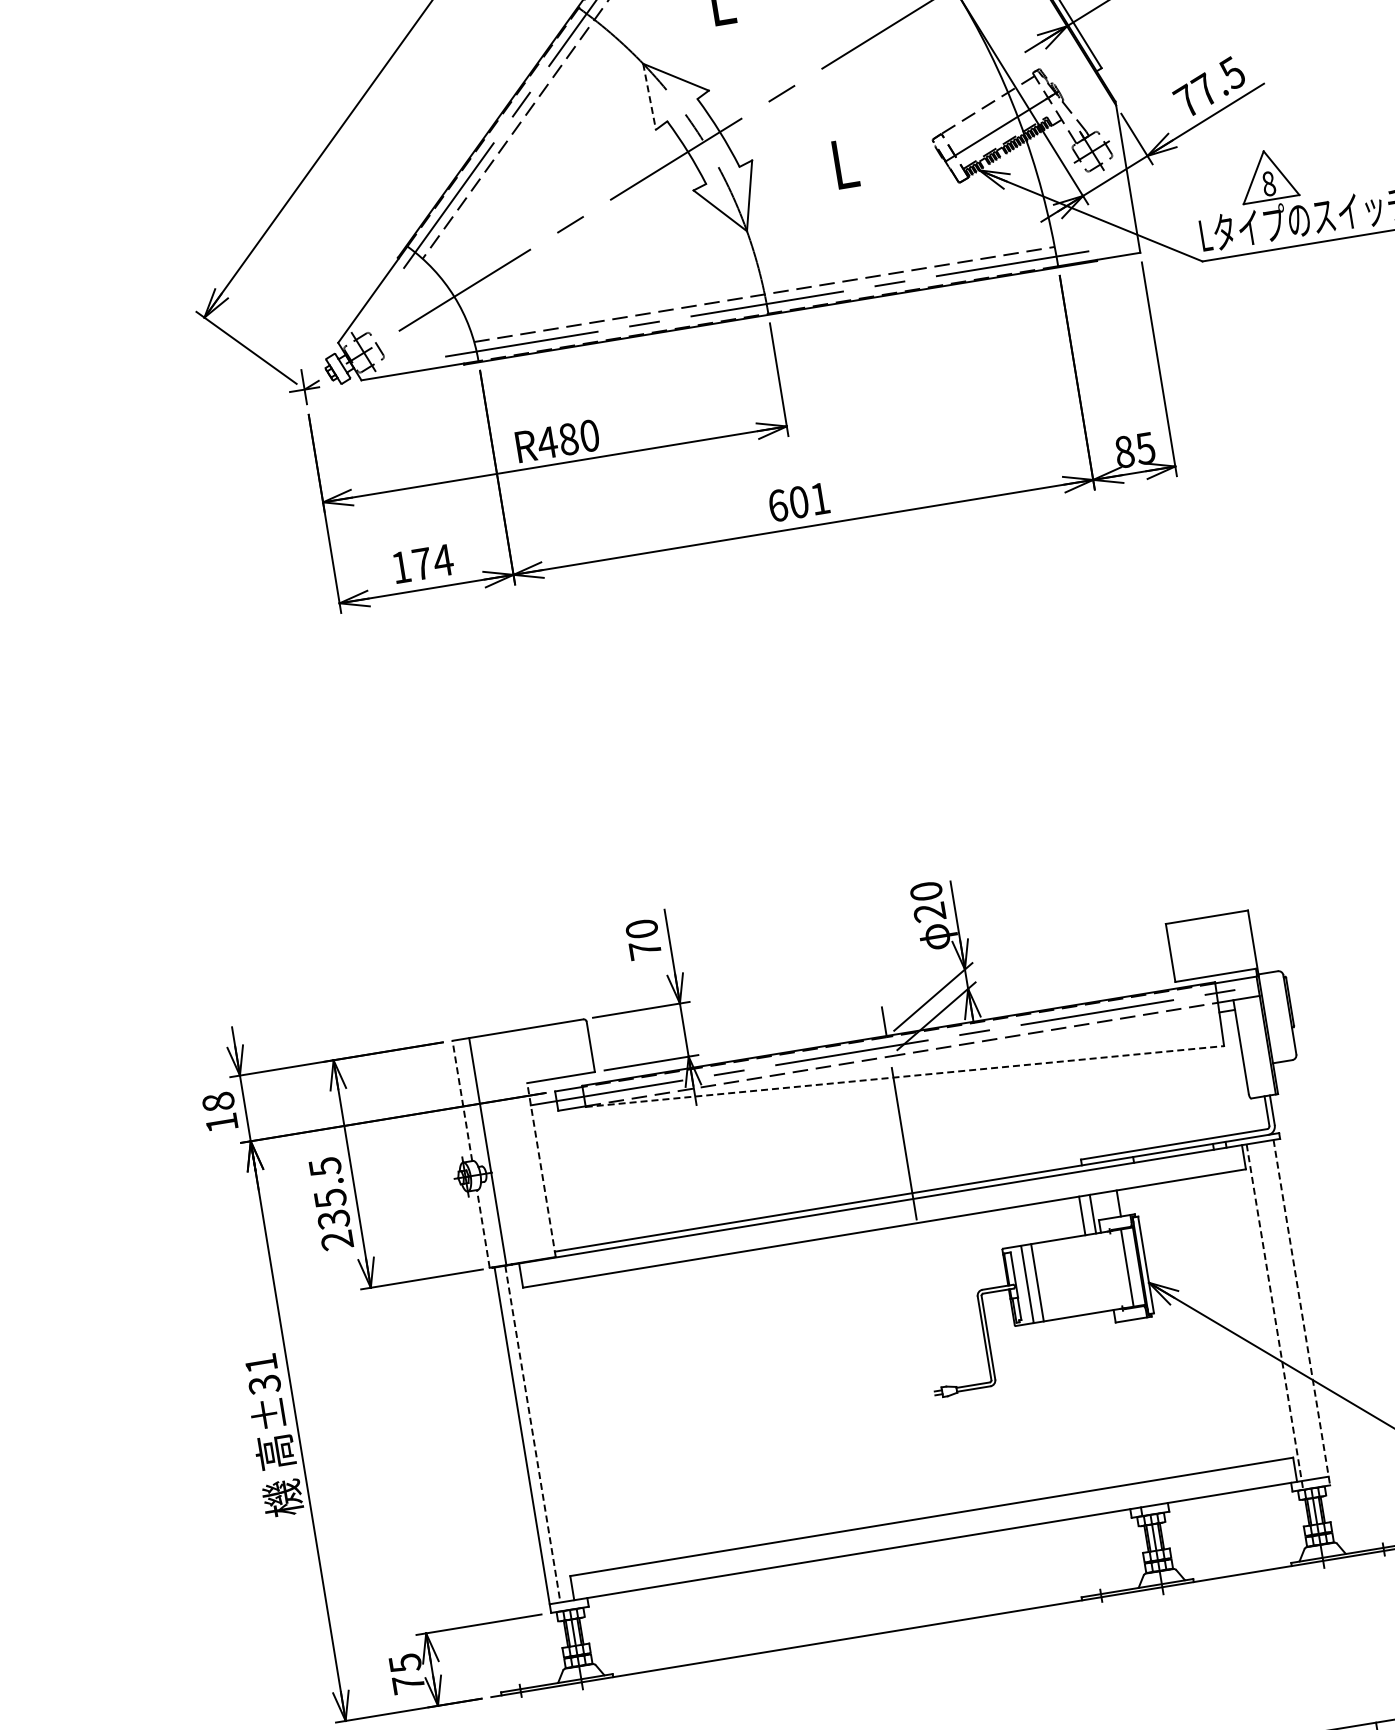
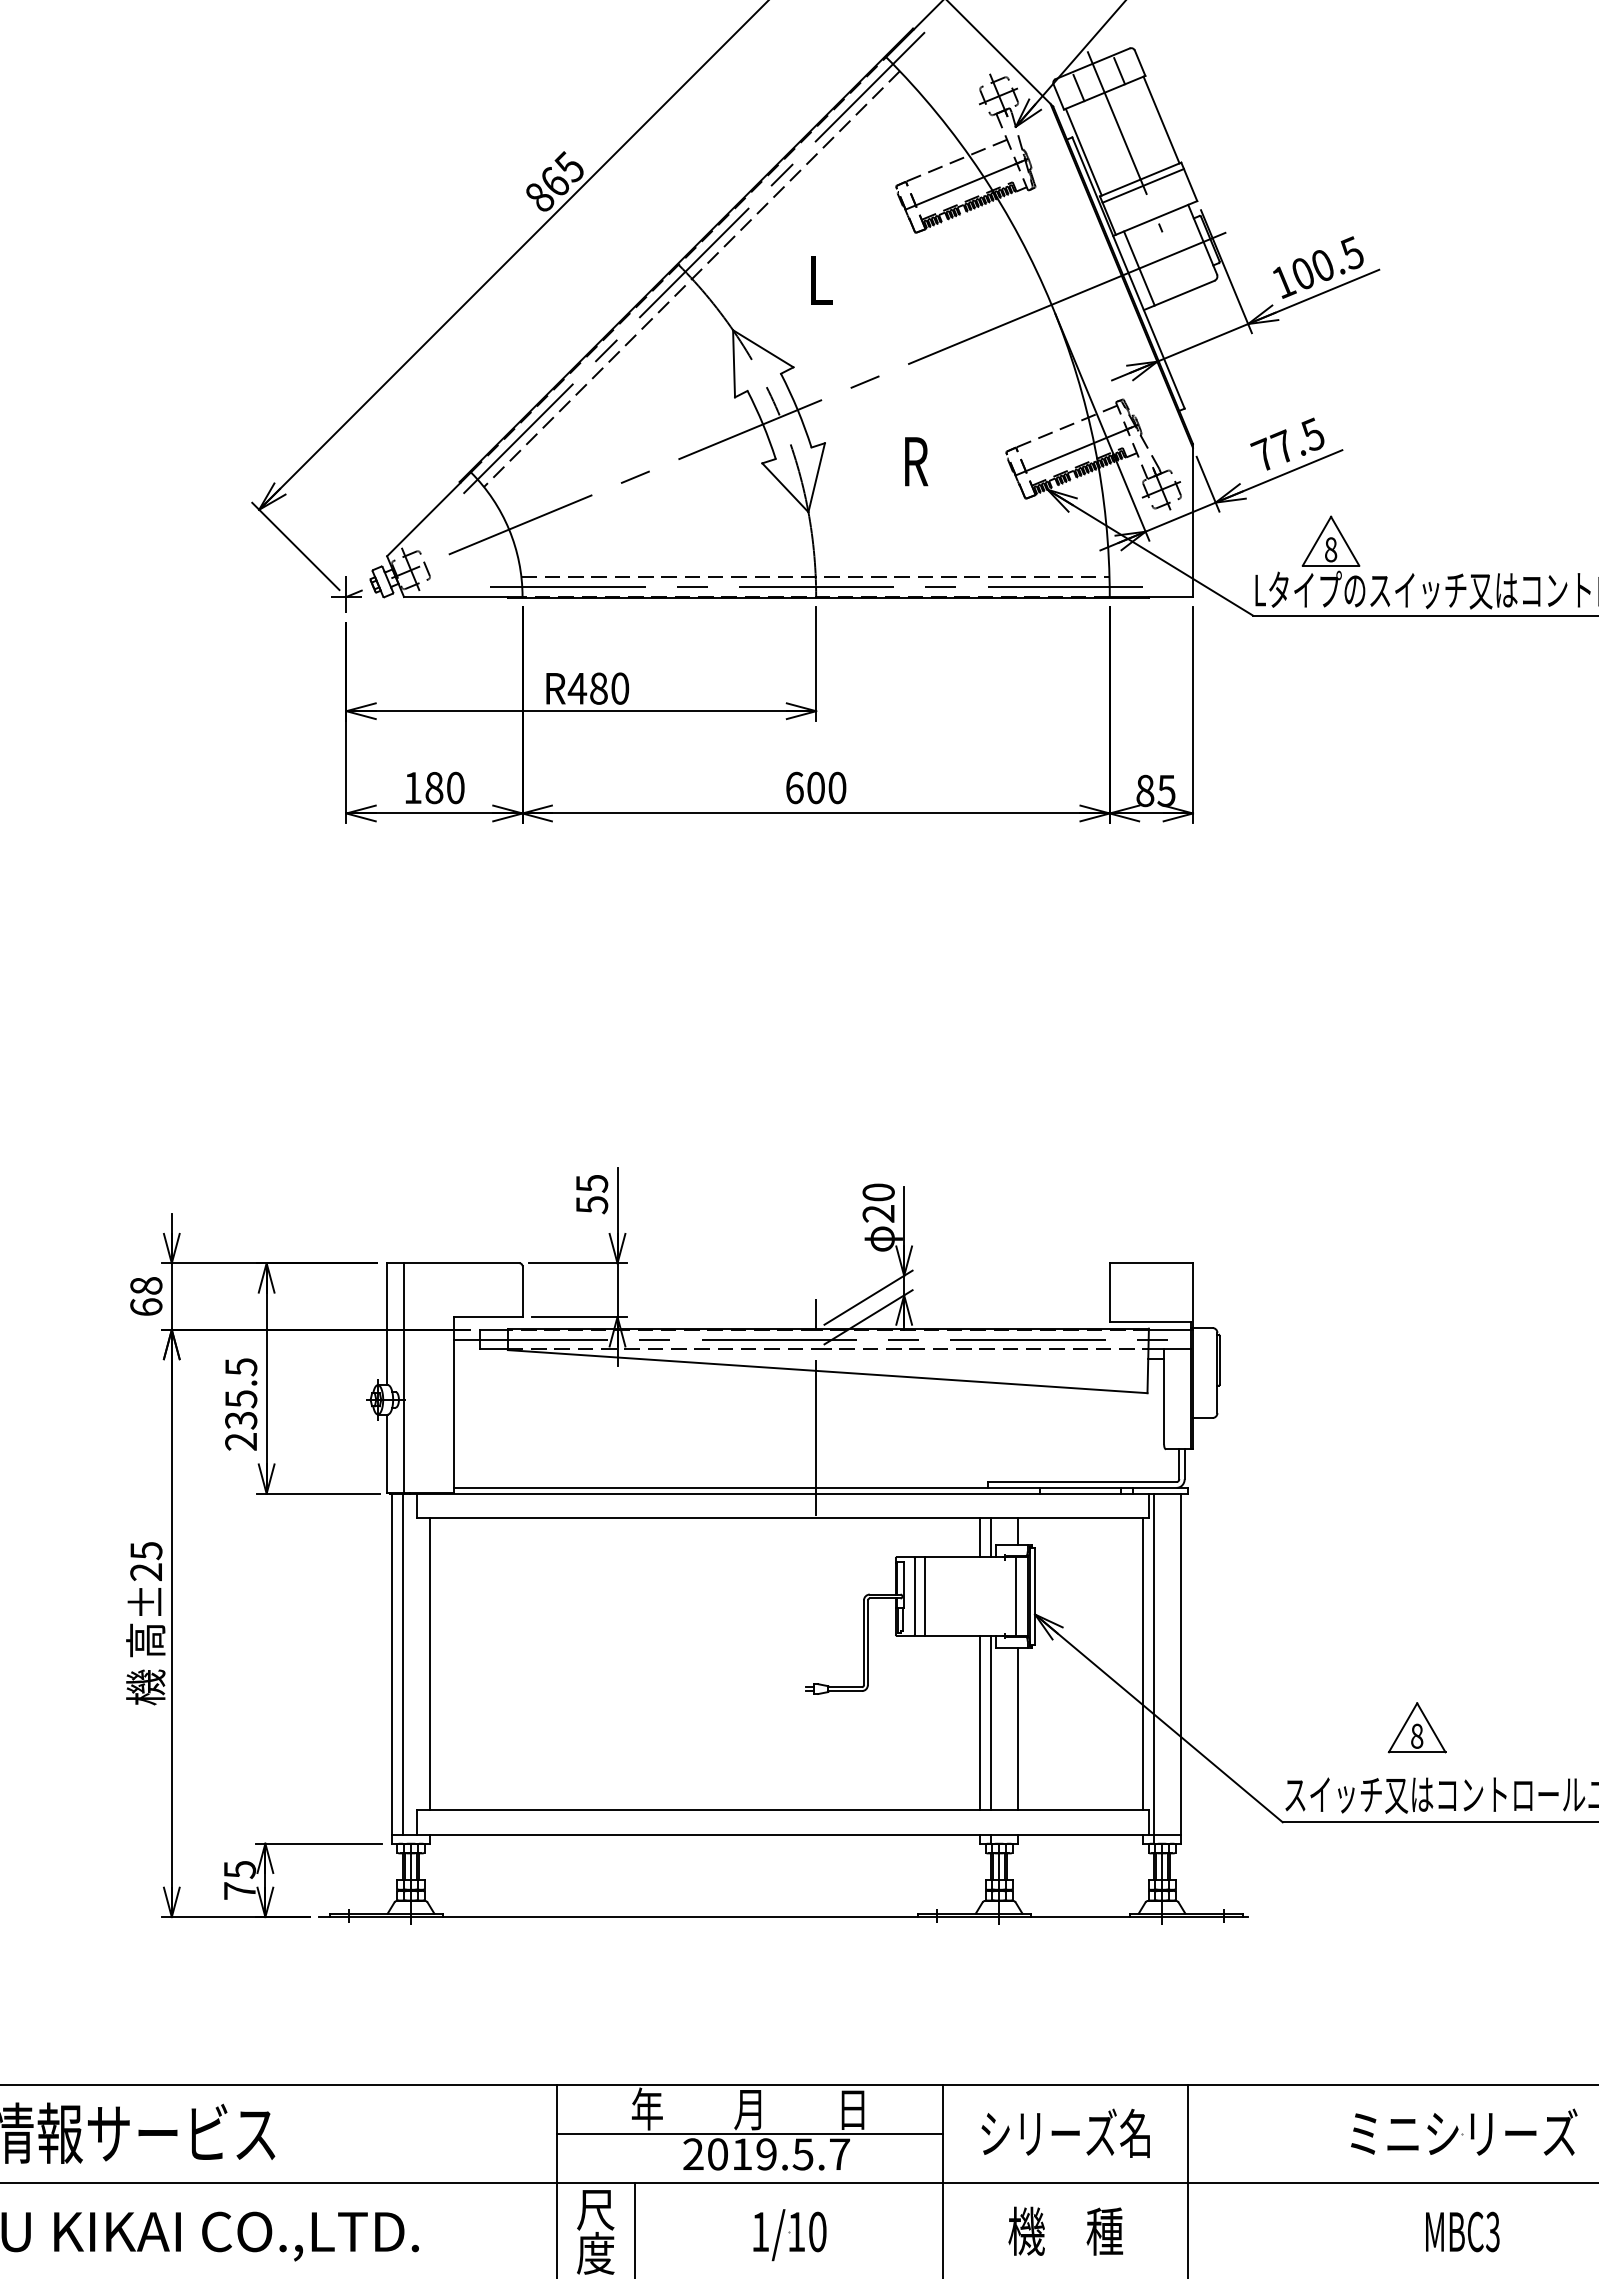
line: (649, 96) -> (734, 363), dashed -> solid
text: (845, 163) -> (916, 461), L -> R
text: (820, 498) -> (837, 787), 601 -> 600
text: (433, 561) -> (445, 787), 174 -> 180
text: (643, 939) -> (591, 1194), 70 -> 55
line: (904, 1076) -> (827, 1371), dashed -> solid
line: (462, 1101) -> (387, 1324), dashed -> solid
text: (221, 1122) -> (146, 1306), 18 -> 68
line: (541, 1169) -> (454, 1404), dashed -> solid
line: (483, 1228) -> (387, 1453), dashed -> solid
line: (1302, 1312) -> (1181, 1668), dashed -> solid
line: (1264, 1314) -> (1143, 1664), added
line: (1274, 1316) -> (1153, 1668), dashed -> solid
text: (263, 1374) -> (146, 1561), ±31 -> ±25
line: (1122, 1396) -> (990, 1722), added
line: (1112, 1398) -> (980, 1722), added
line: (1151, 1398) -> (1018, 1729), added
line: (560, 1429) -> (430, 1664), added
line: (532, 1434) -> (402, 1664), dashed -> solid

